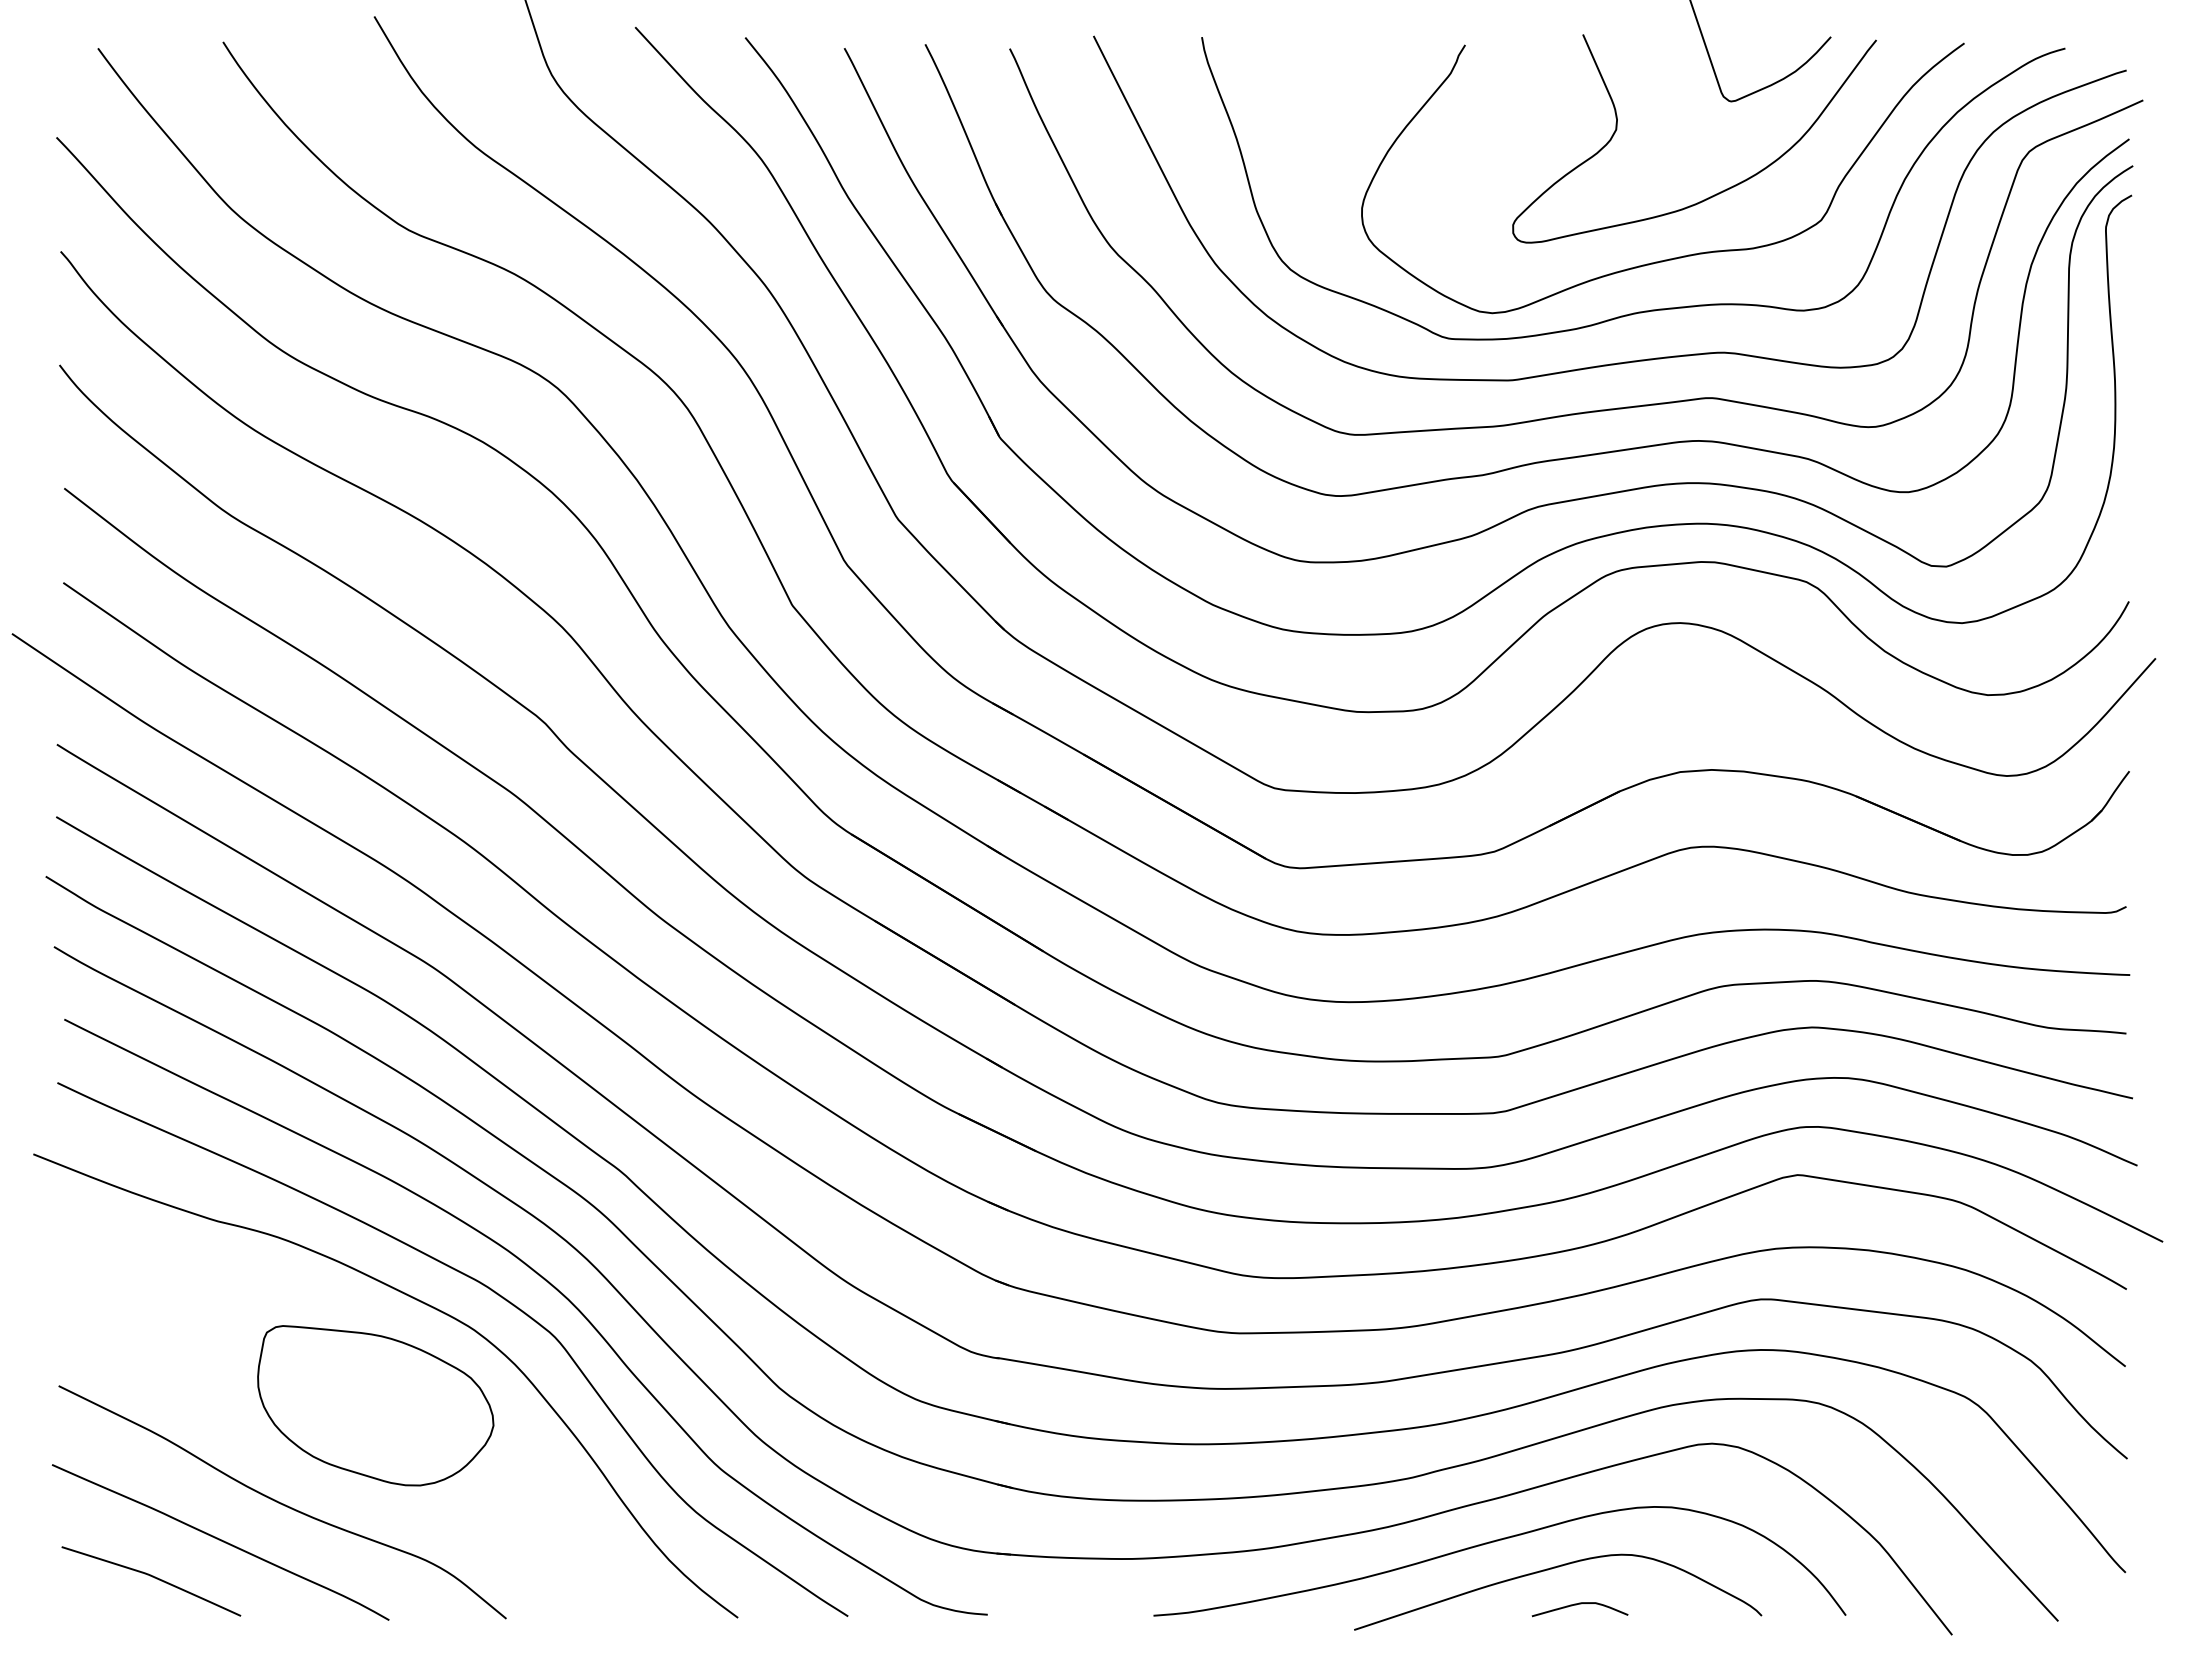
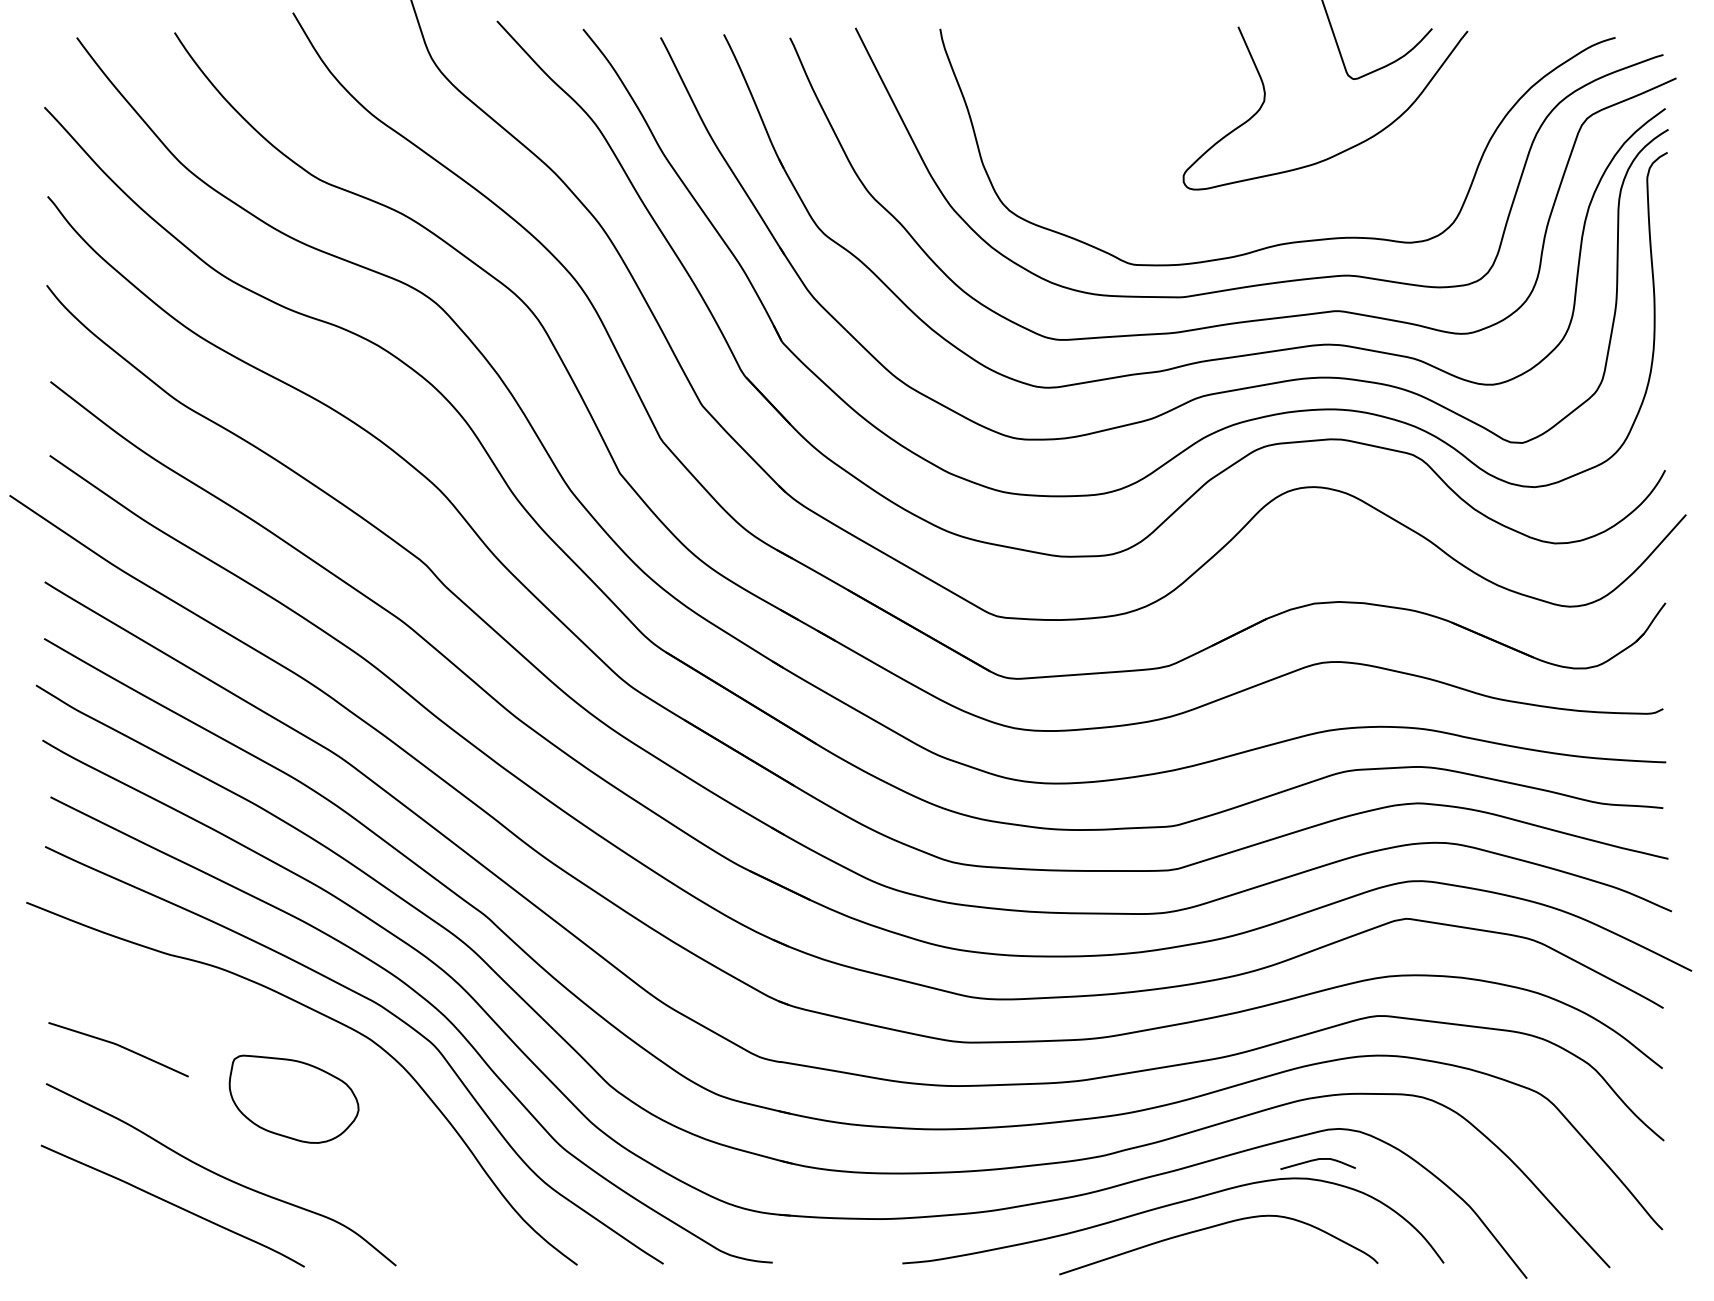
curve: (1678, 256) -> (1312, 200), removed
part: (375, 1405) -> (293, 1099), size x0.7
curve: (152, 1577) -> (119, 1046), moved
curve: (1579, 1604) -> (1317, 1160), moved

